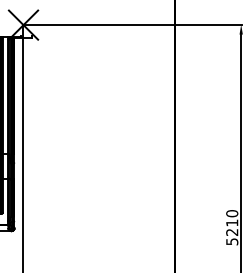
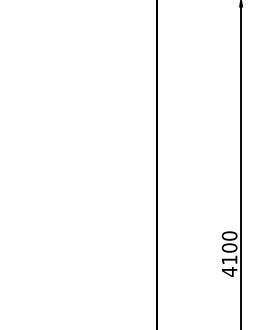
text: (232, 232) -> (229, 260), 5210 -> 4100

